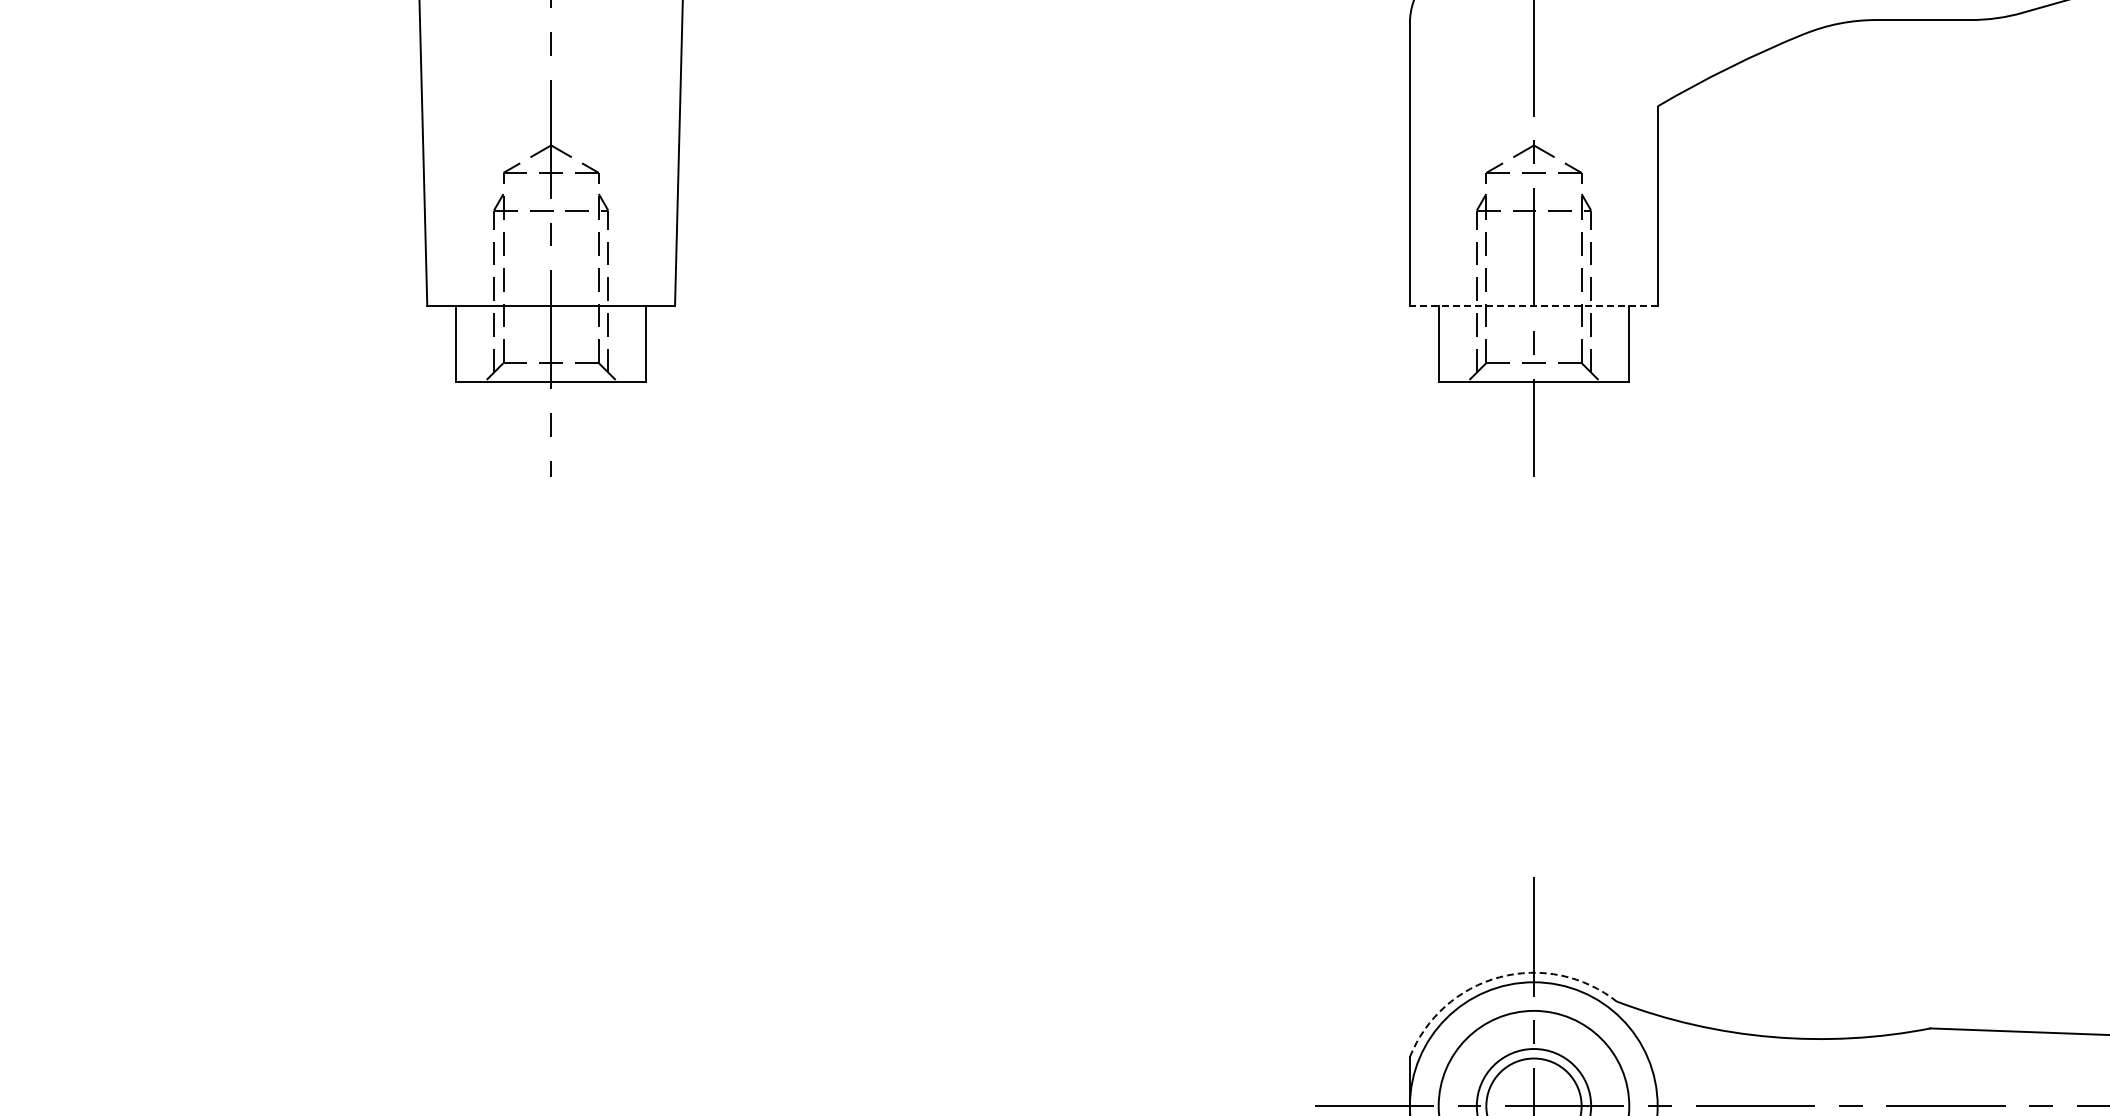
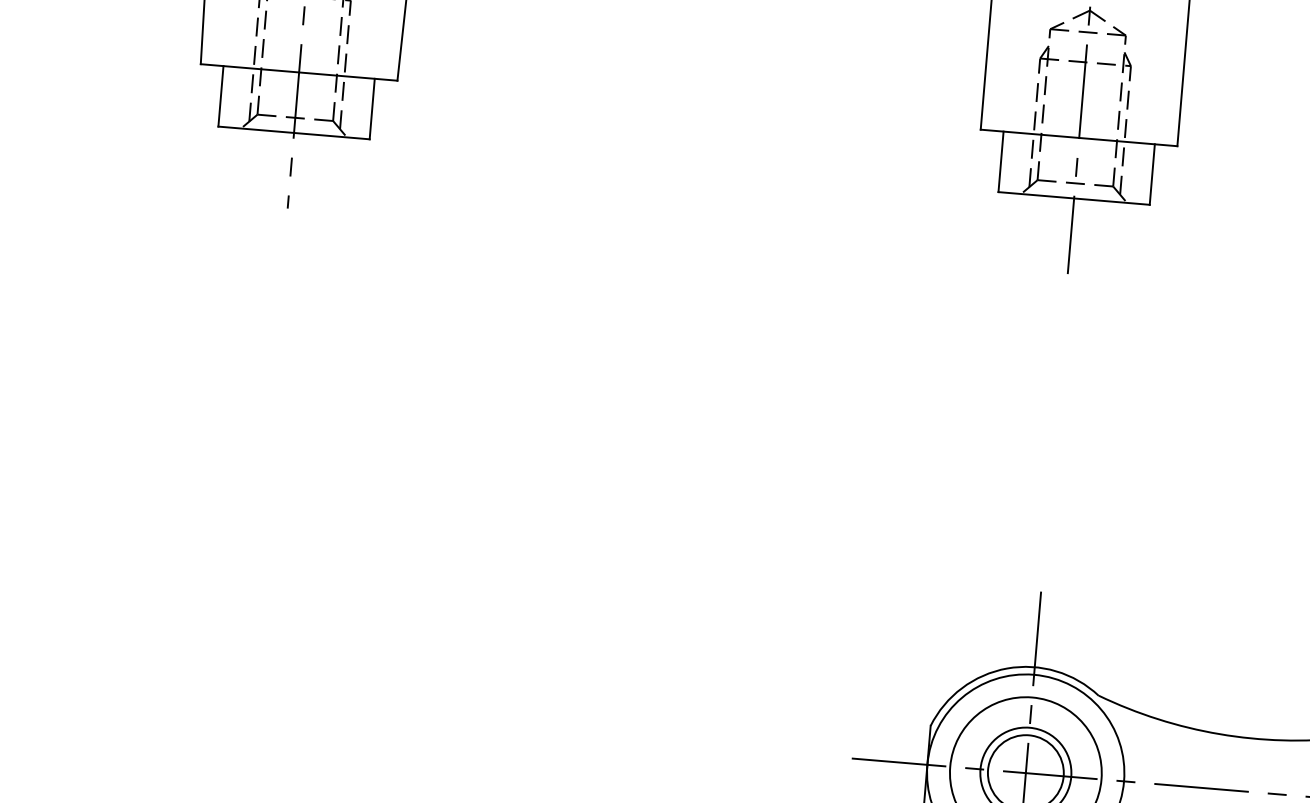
line: (1533, 305) -> (1078, 137), dashed -> solid
arc: (1499, 977) -> (1007, 668), dashed -> solid

